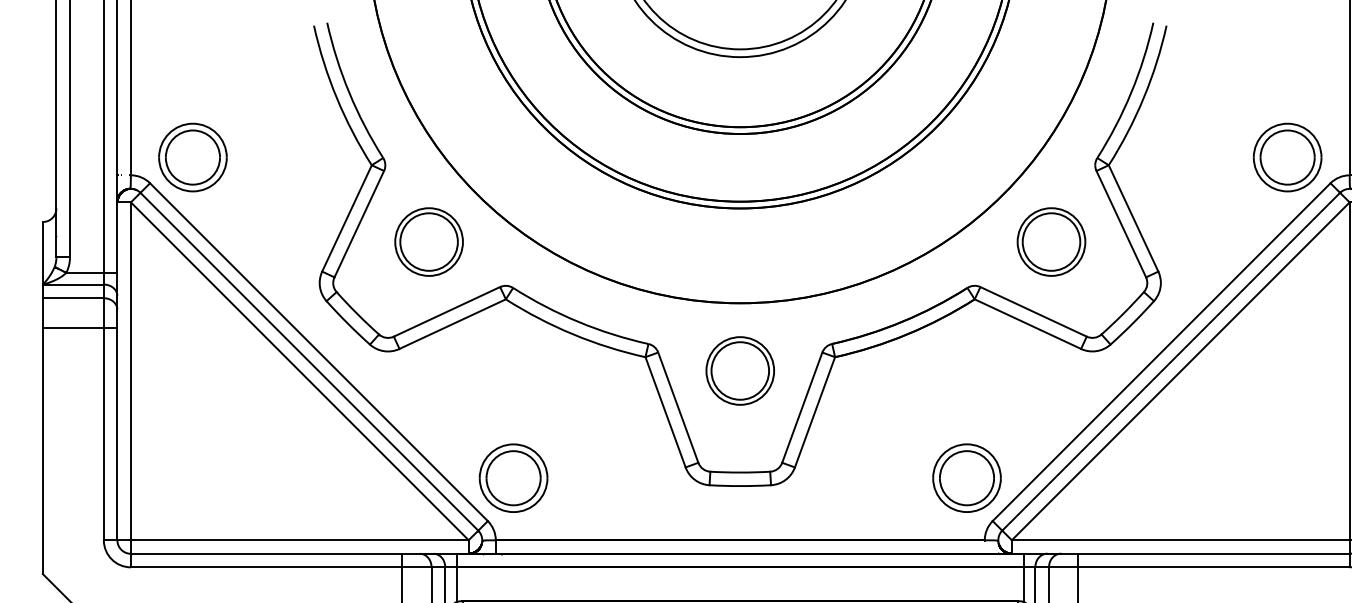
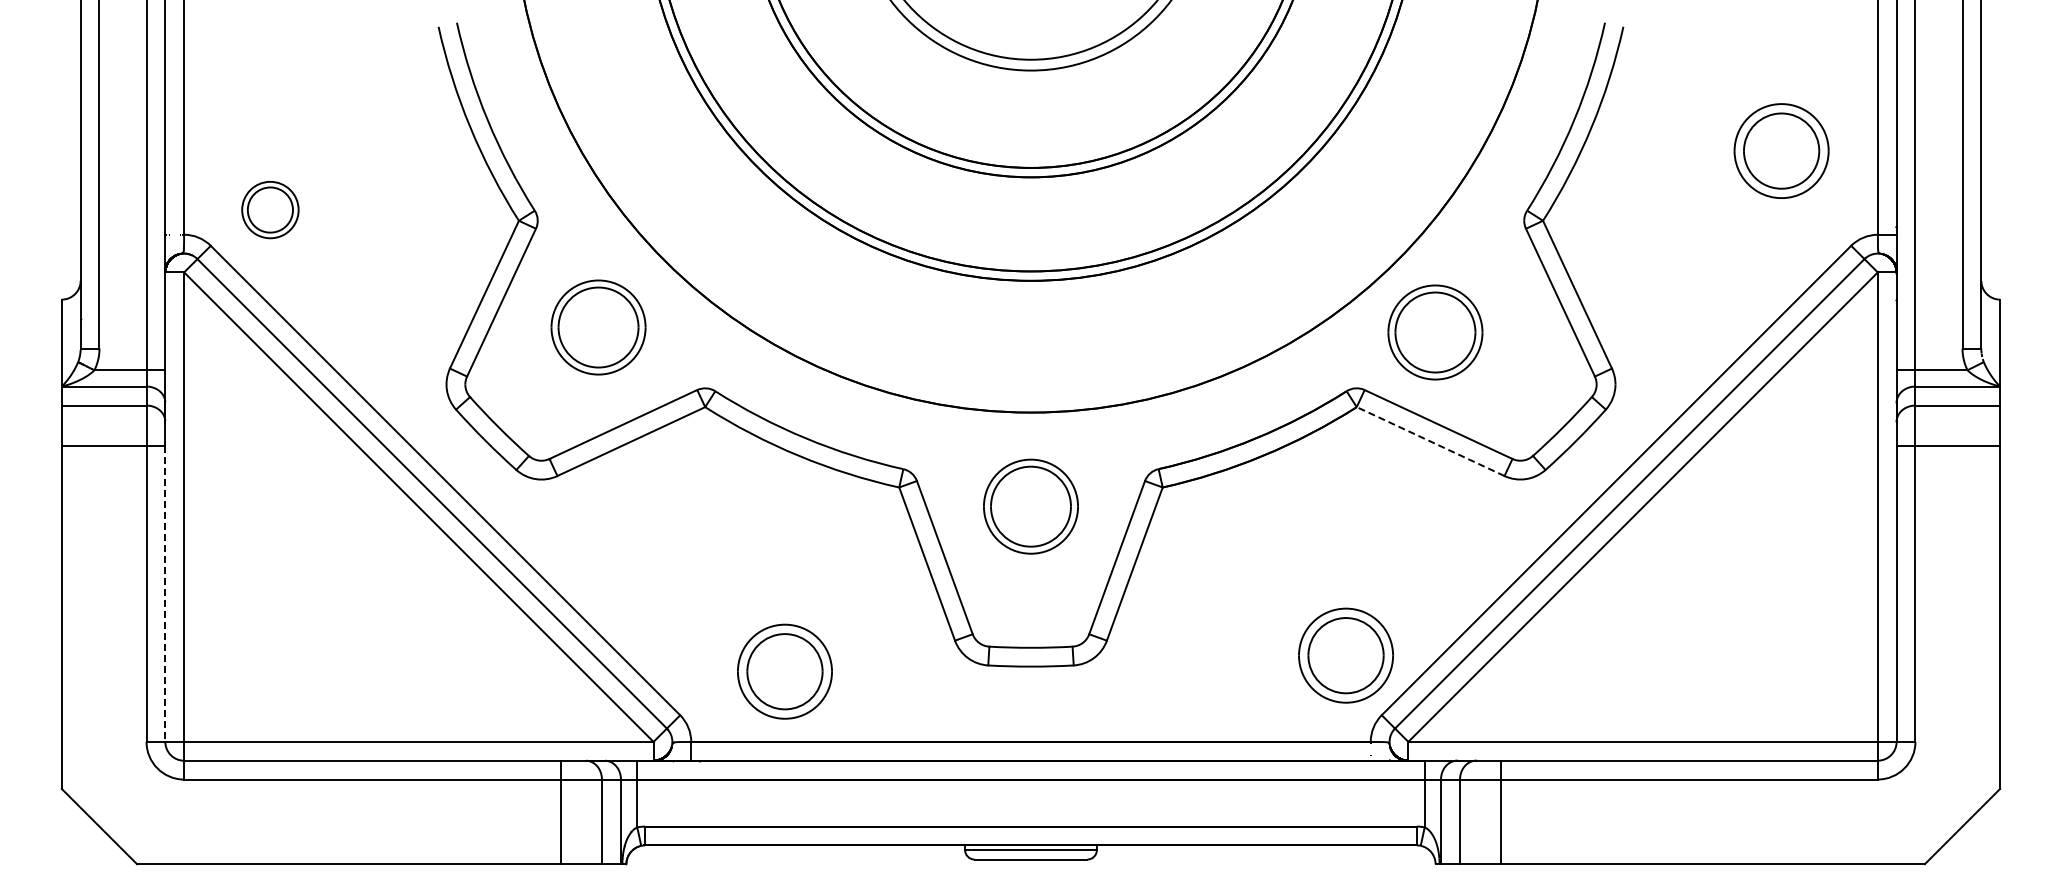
part: (193, 157) -> (270, 209), size x0.6
part: (1287, 157) -> (1781, 151), moved
part: (1051, 242) -> (1435, 332), moved
line: (1027, 324) -> (1430, 441), solid -> dashed
line: (117, 434) -> (165, 594), solid -> dashed
part: (513, 478) -> (784, 671), moved

